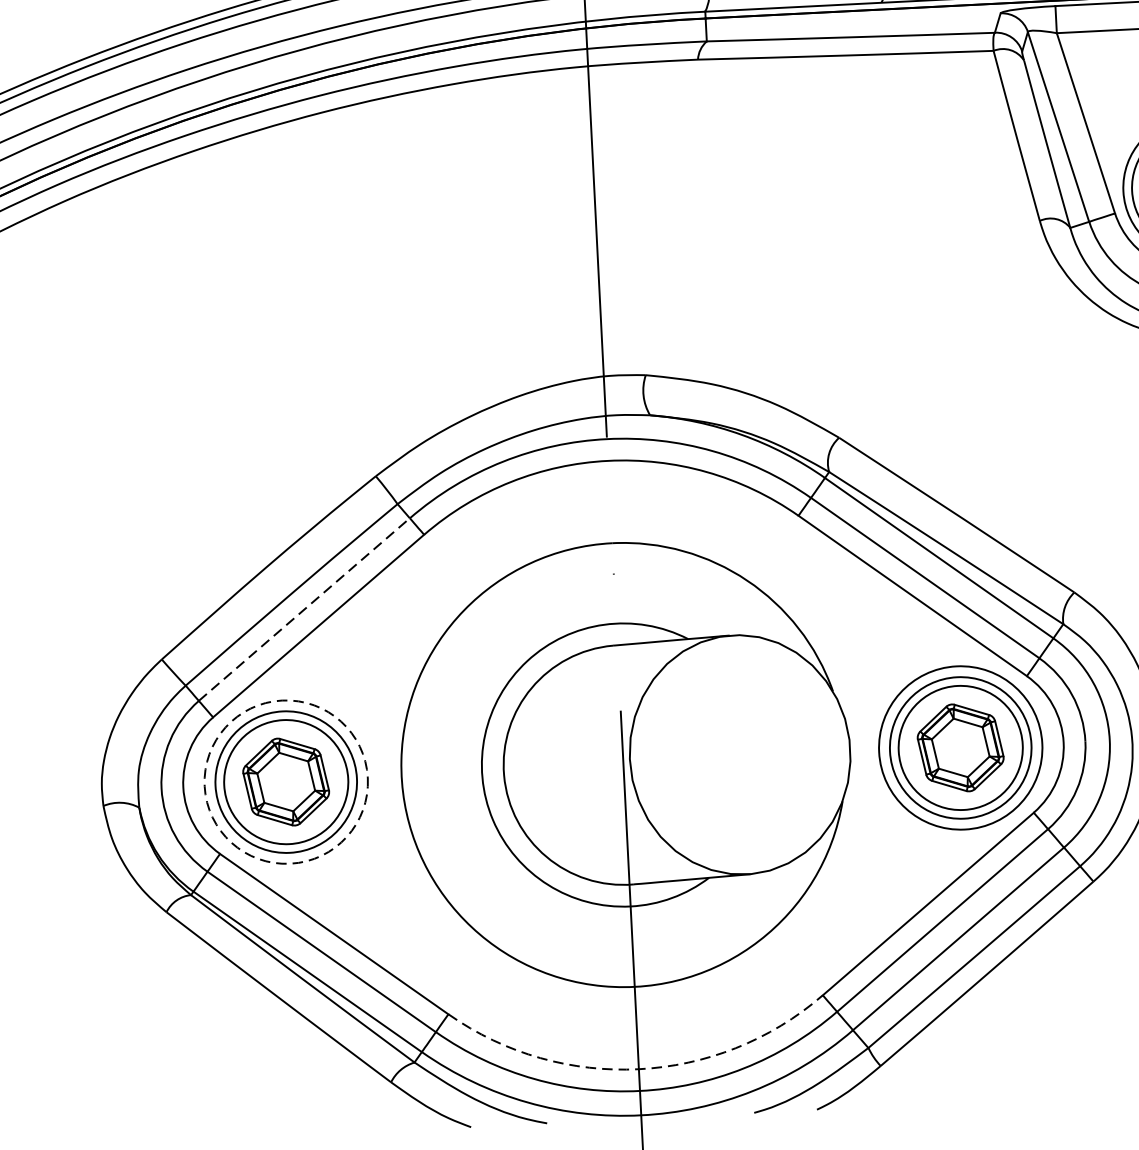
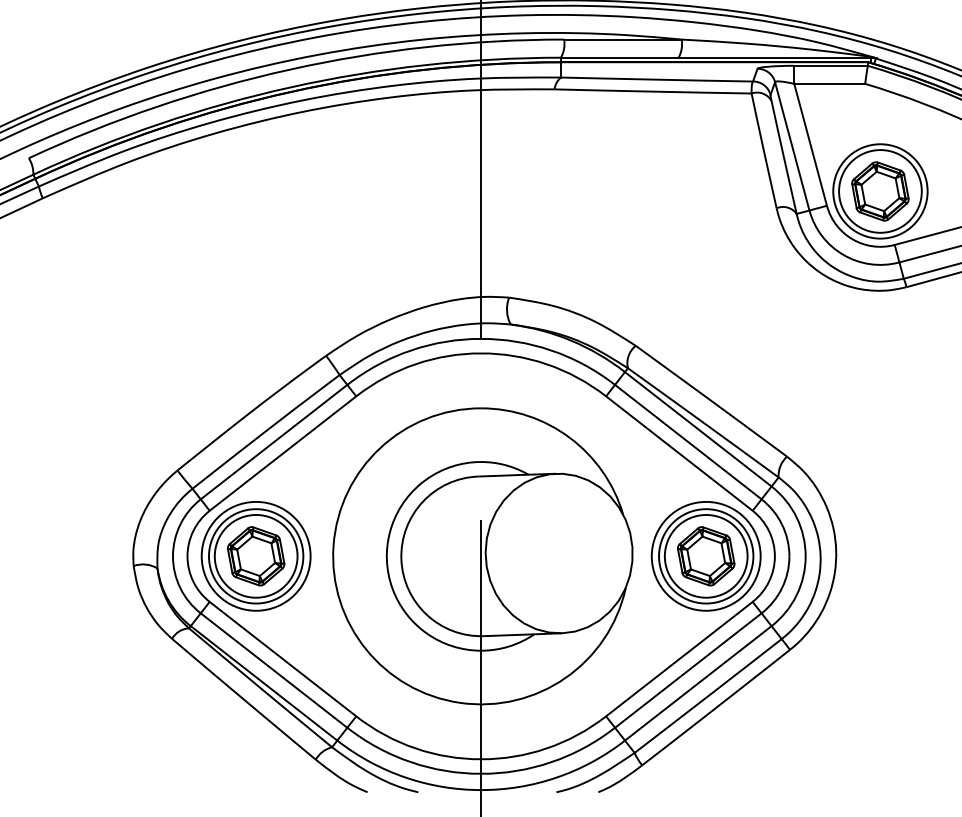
line: (305, 610) -> (274, 442), dashed -> solid
circle: (285, 780) -> (255, 555), dashed -> solid
arc: (639, 1069) -> (481, 759), dashed -> solid

